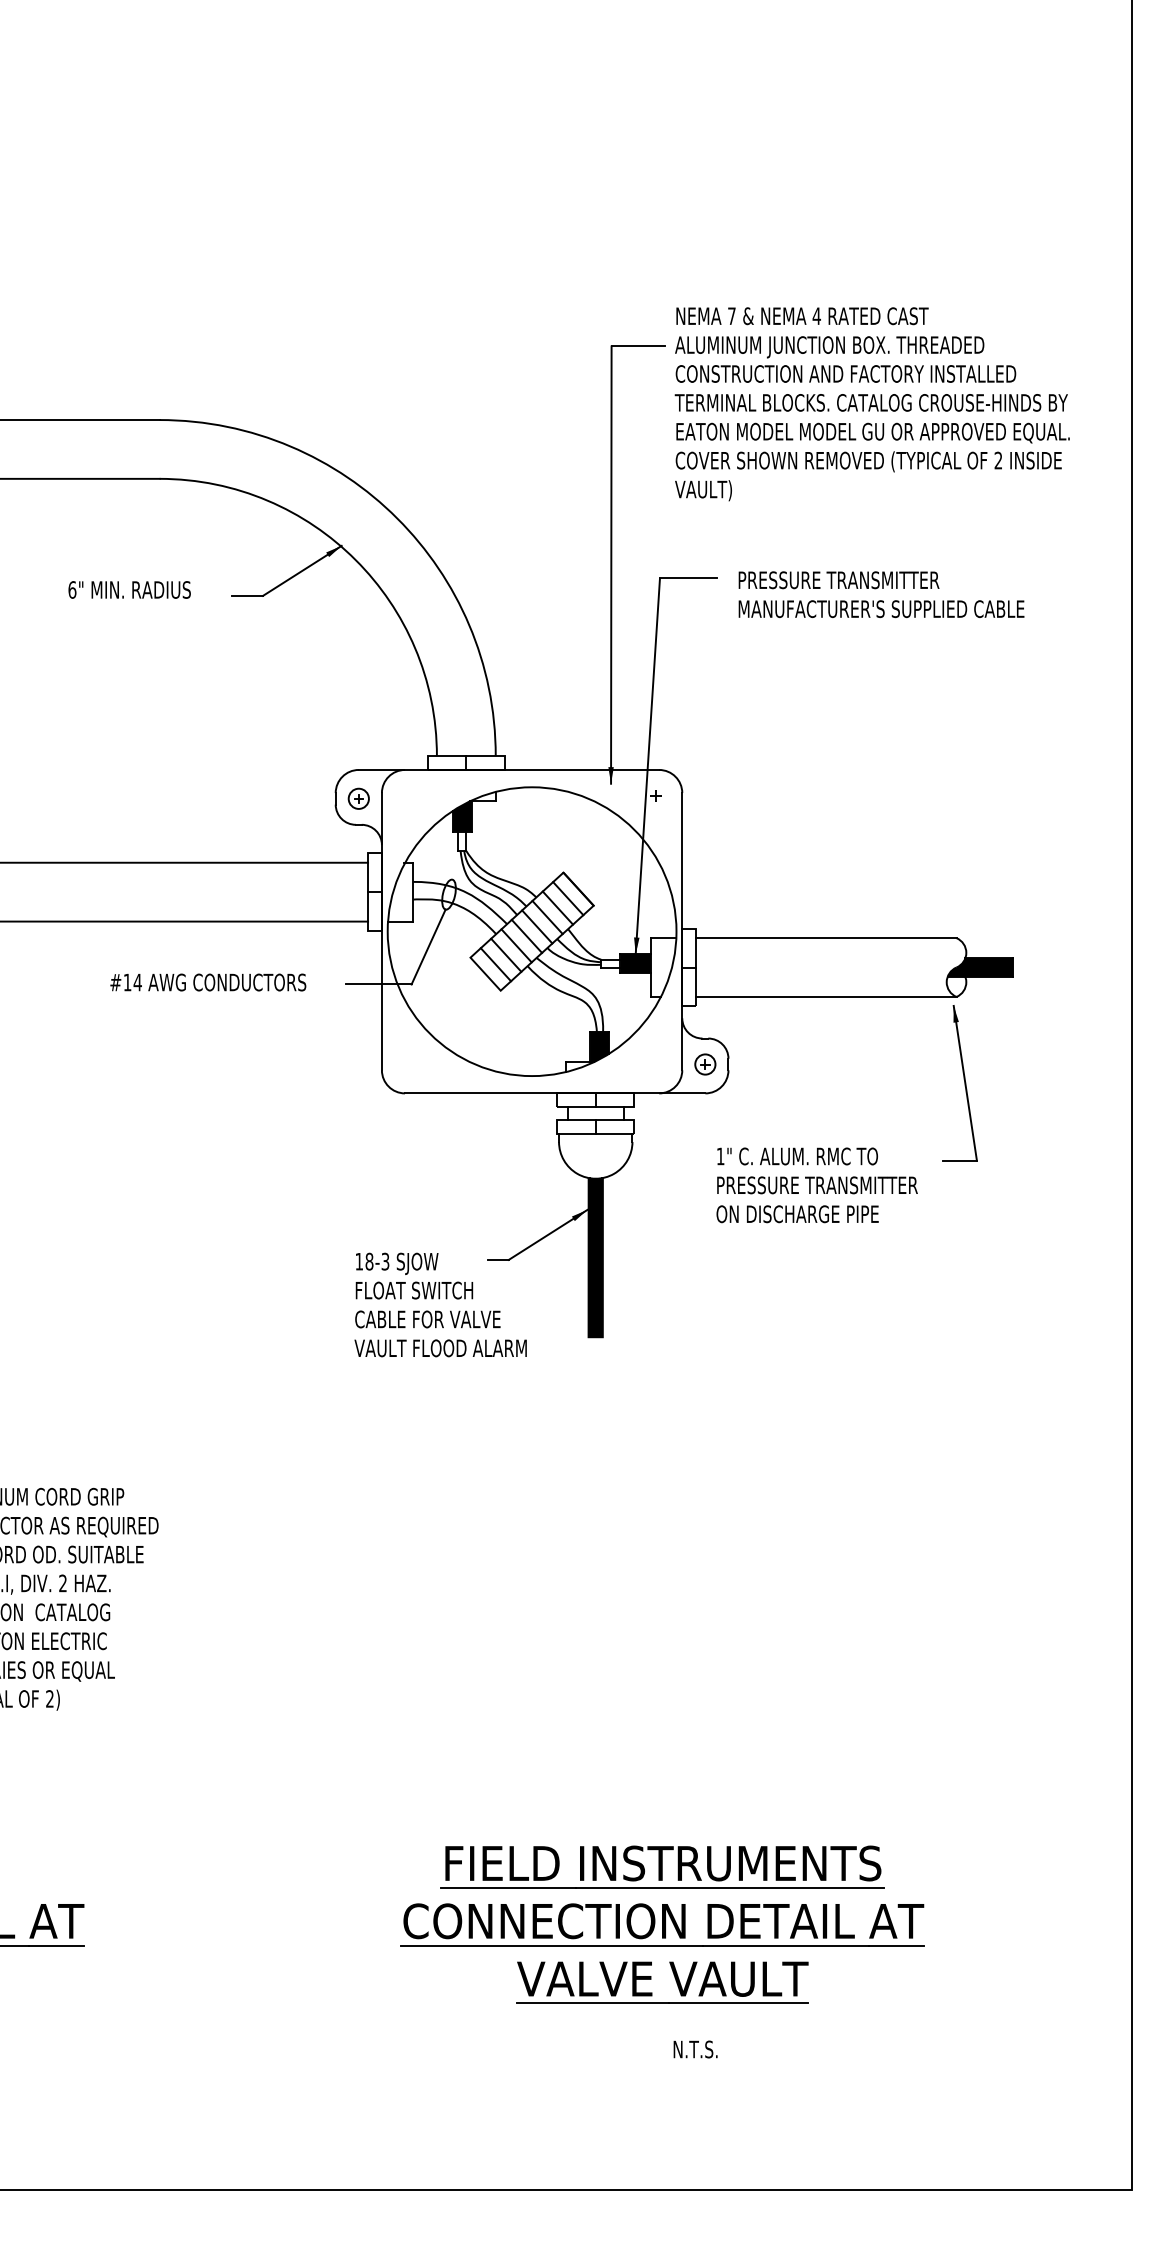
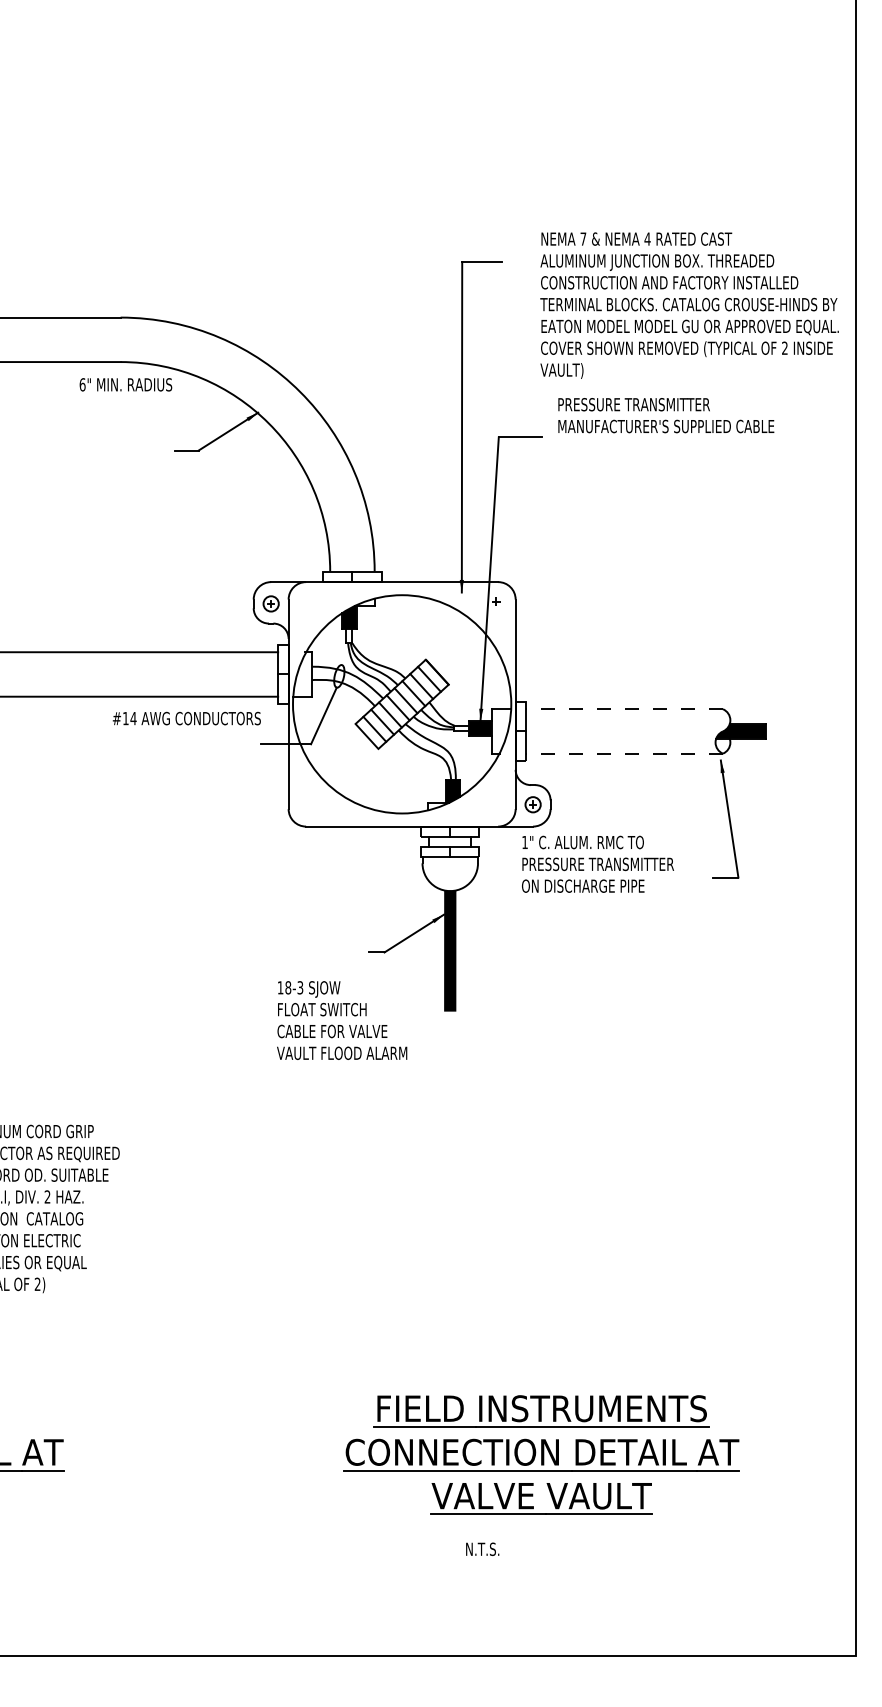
text: (871, 404) -> (688, 305), moved
text: (129, 589) -> (125, 384), moved
text: (881, 594) -> (666, 415), moved
line: (825, 938) -> (623, 709), solid -> dashed
text: (208, 982) -> (187, 718), moved
line: (825, 996) -> (623, 753), solid -> dashed
text: (816, 1185) -> (597, 864), moved
text: (440, 1304) -> (341, 1020), moved
part: (662, 1924) -> (541, 1454), moved
text: (695, 2049) -> (482, 1549), moved

